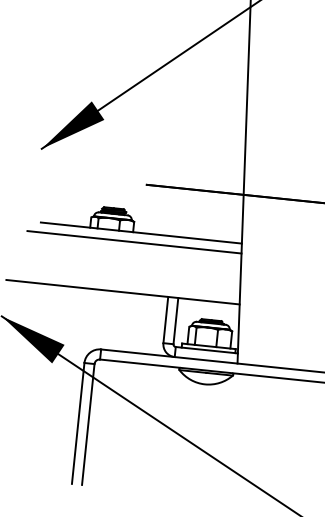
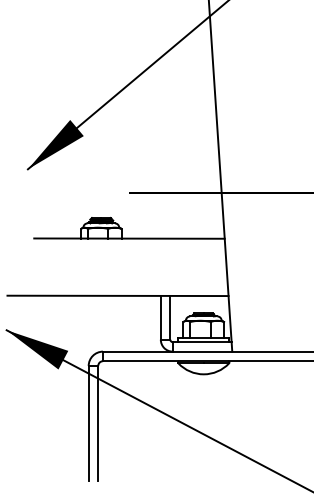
line: (134, 241) -> (123, 247), removed

